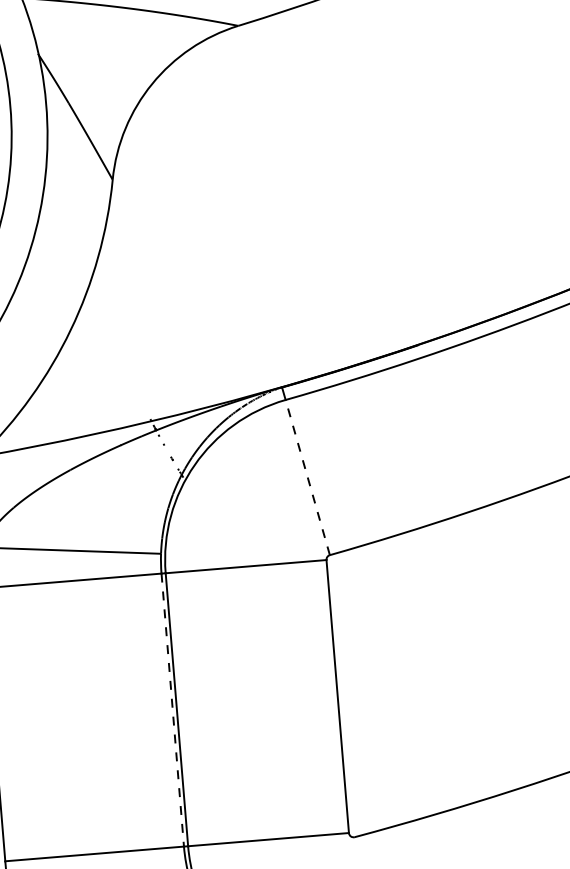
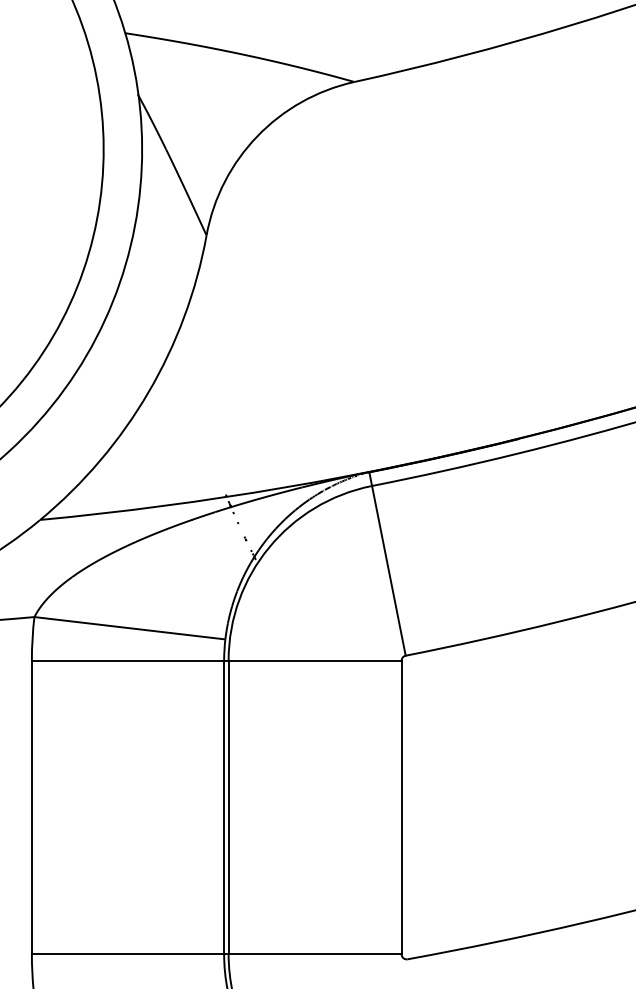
line: (307, 477) -> (388, 570), dashed -> solid
line: (173, 710) -> (224, 807), dashed -> solid

